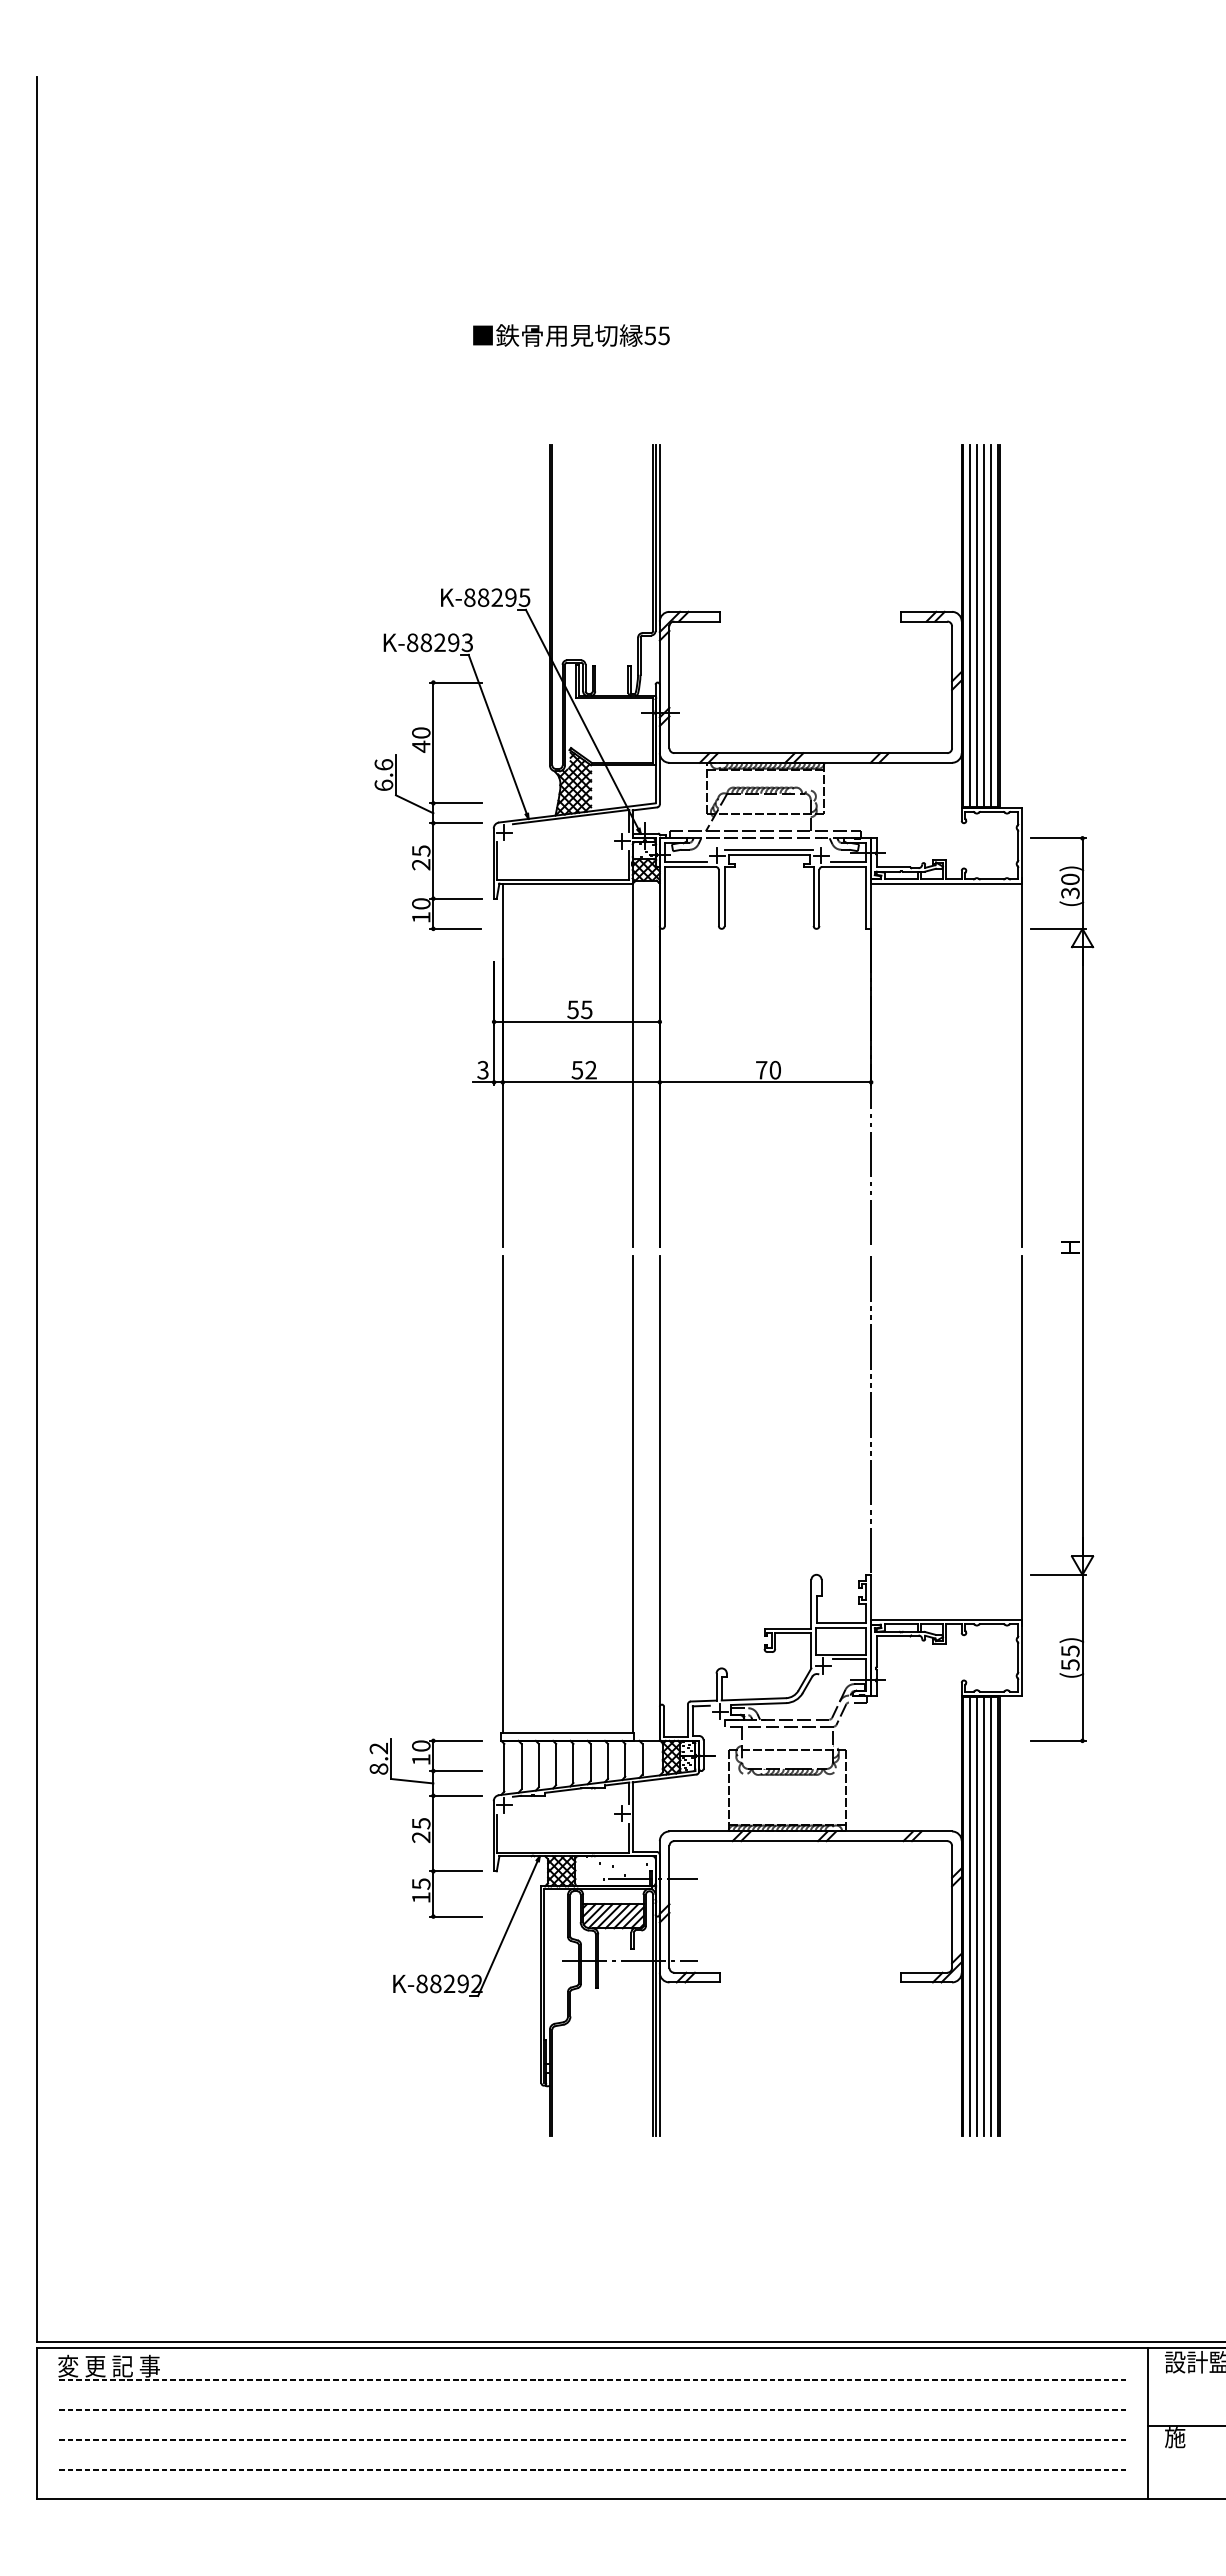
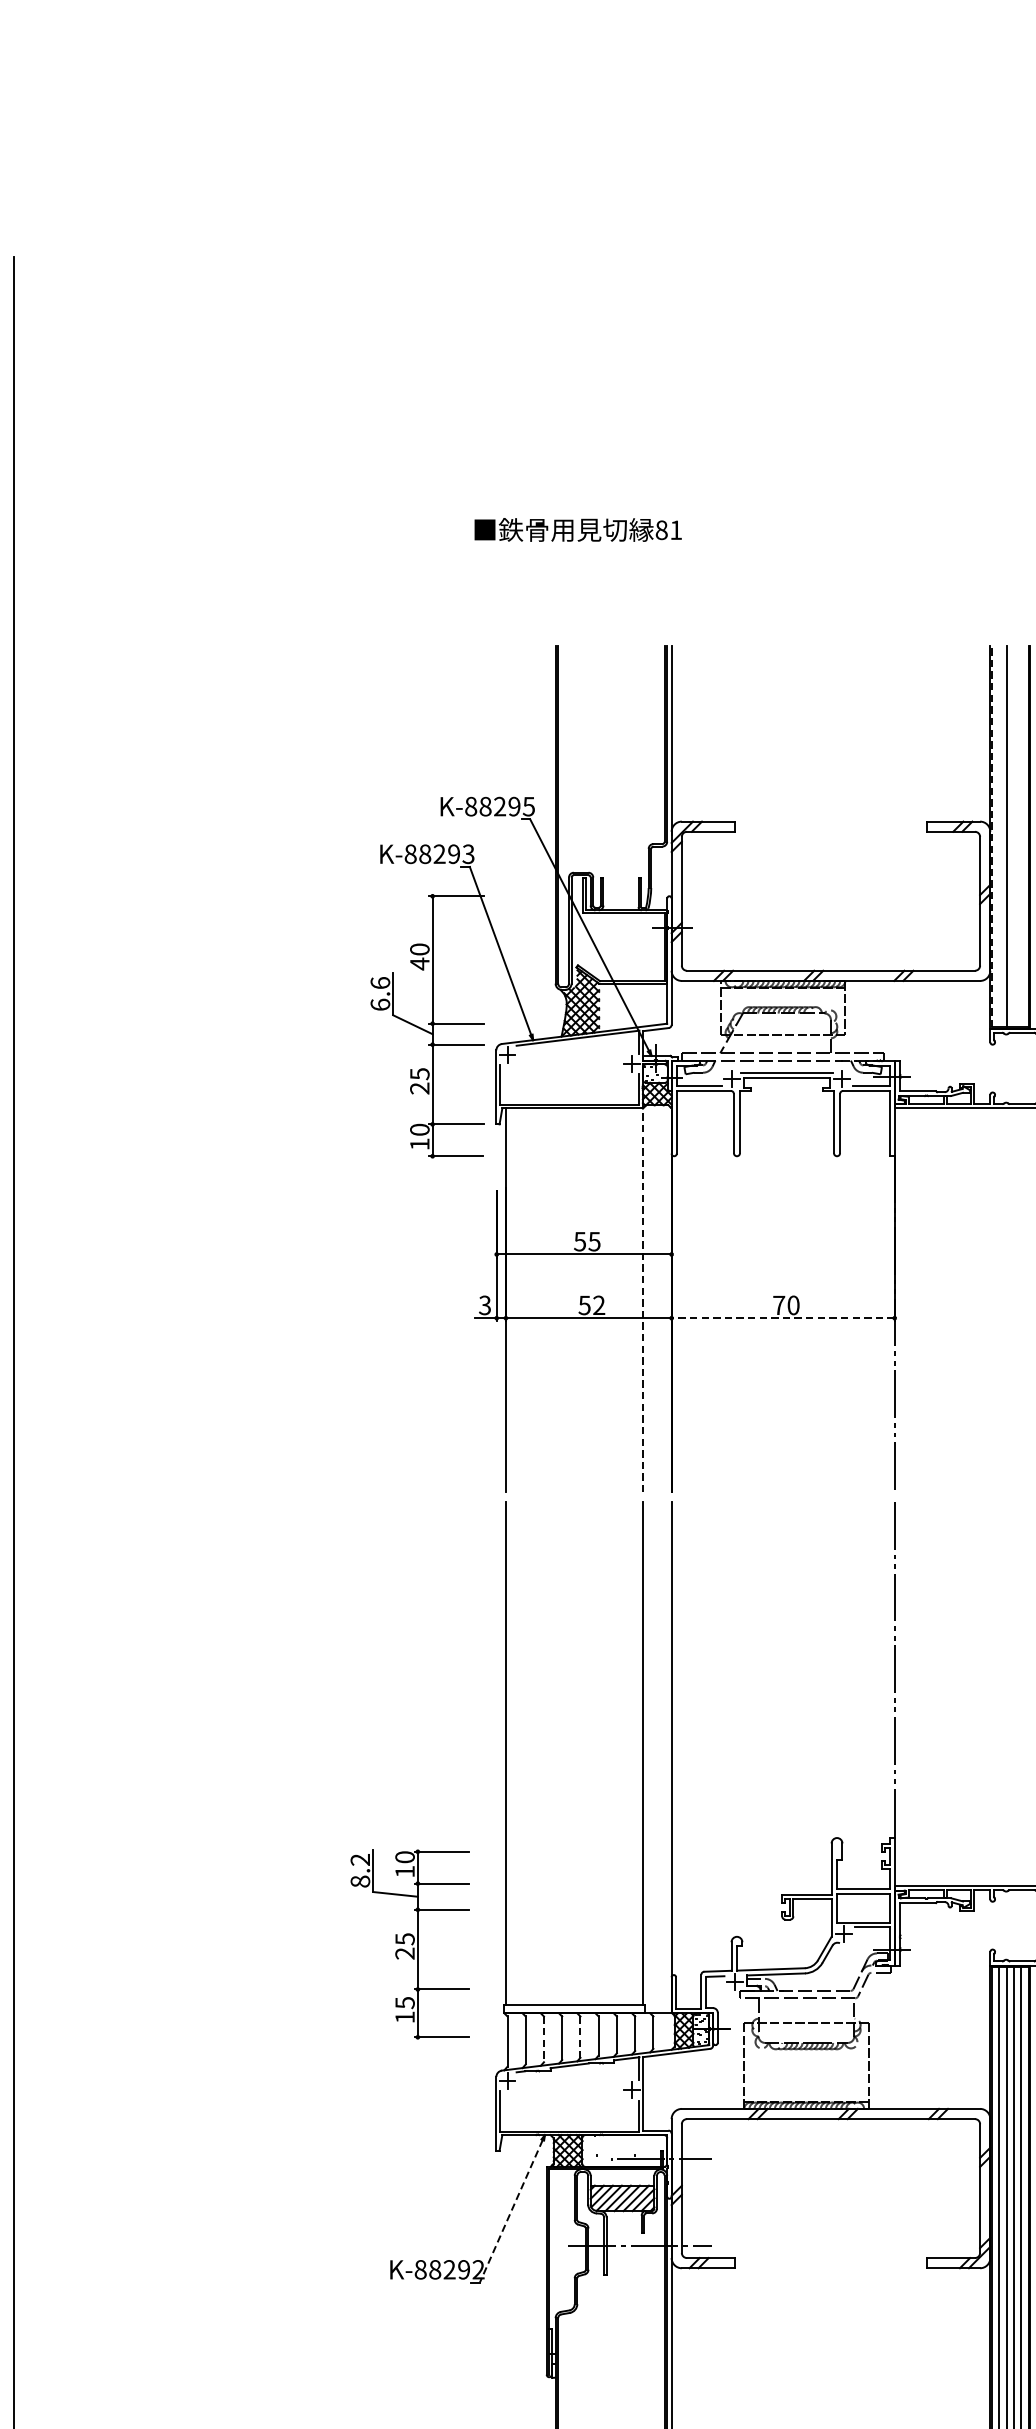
text: (656, 335) -> (668, 529), 55 -> 81
line: (963, 625) -> (992, 836), solid -> dashed
line: (970, 625) -> (999, 836), removed
line: (984, 625) -> (1014, 836), removed
line: (991, 625) -> (1021, 836), removed
line: (632, 1064) -> (642, 1299), solid -> dashed
line: (765, 1082) -> (783, 1318), solid -> dashed
line: (573, 1763) -> (580, 2037), solid -> dashed
line: (538, 1765) -> (543, 2039), solid -> dashed
part: (425, 1828) -> (409, 1944), moved
line: (507, 1928) -> (510, 2211), solid -> dashed

